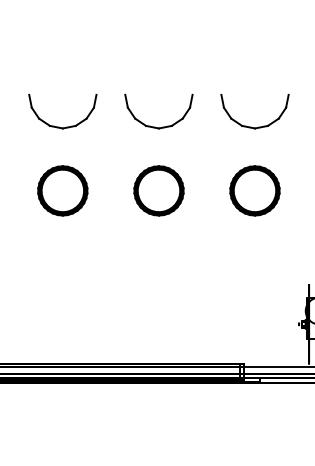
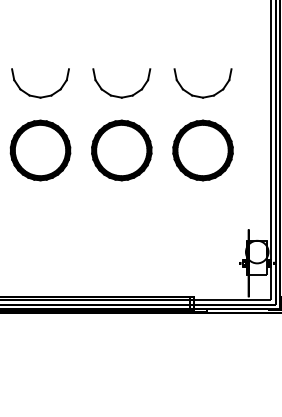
part: (62, 190) -> (40, 150), size x1.43
part: (158, 190) -> (121, 150), size x1.43
part: (254, 190) -> (202, 150), size x1.43

